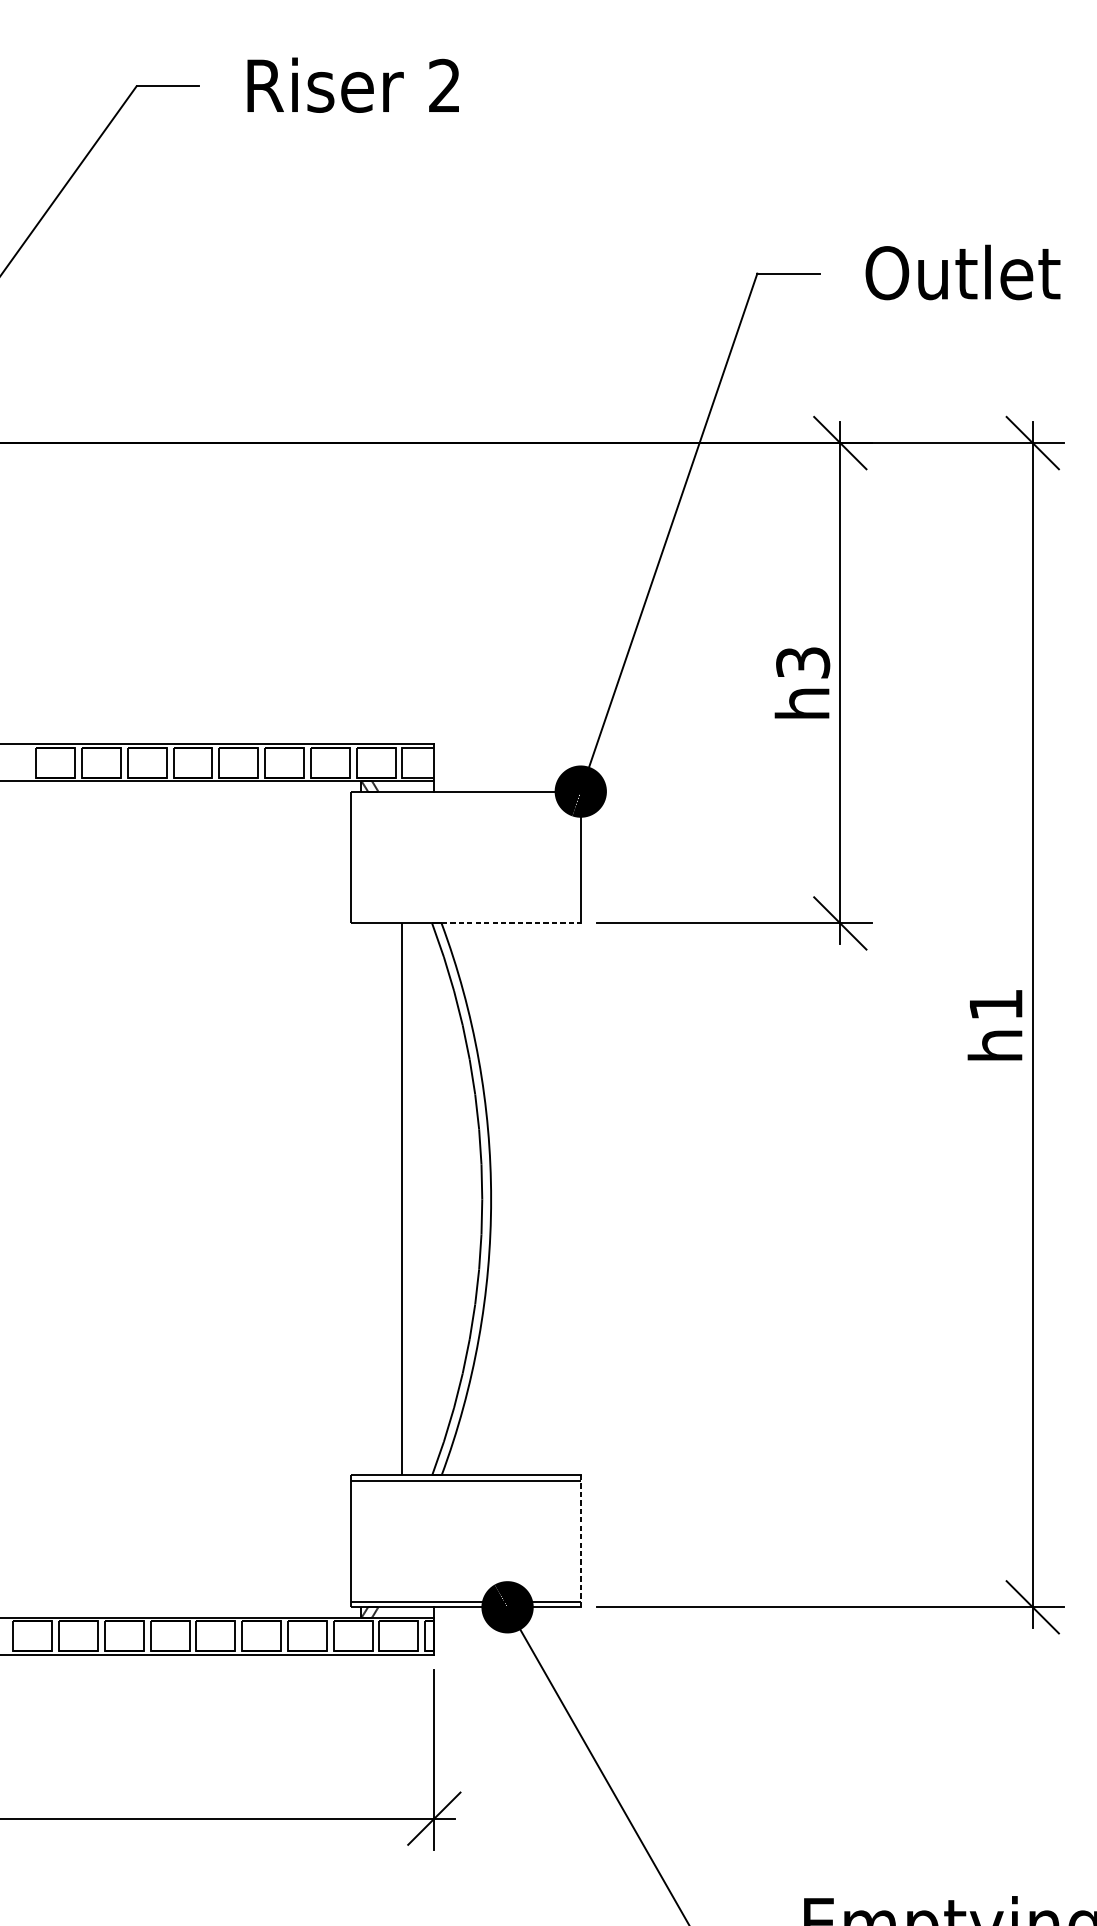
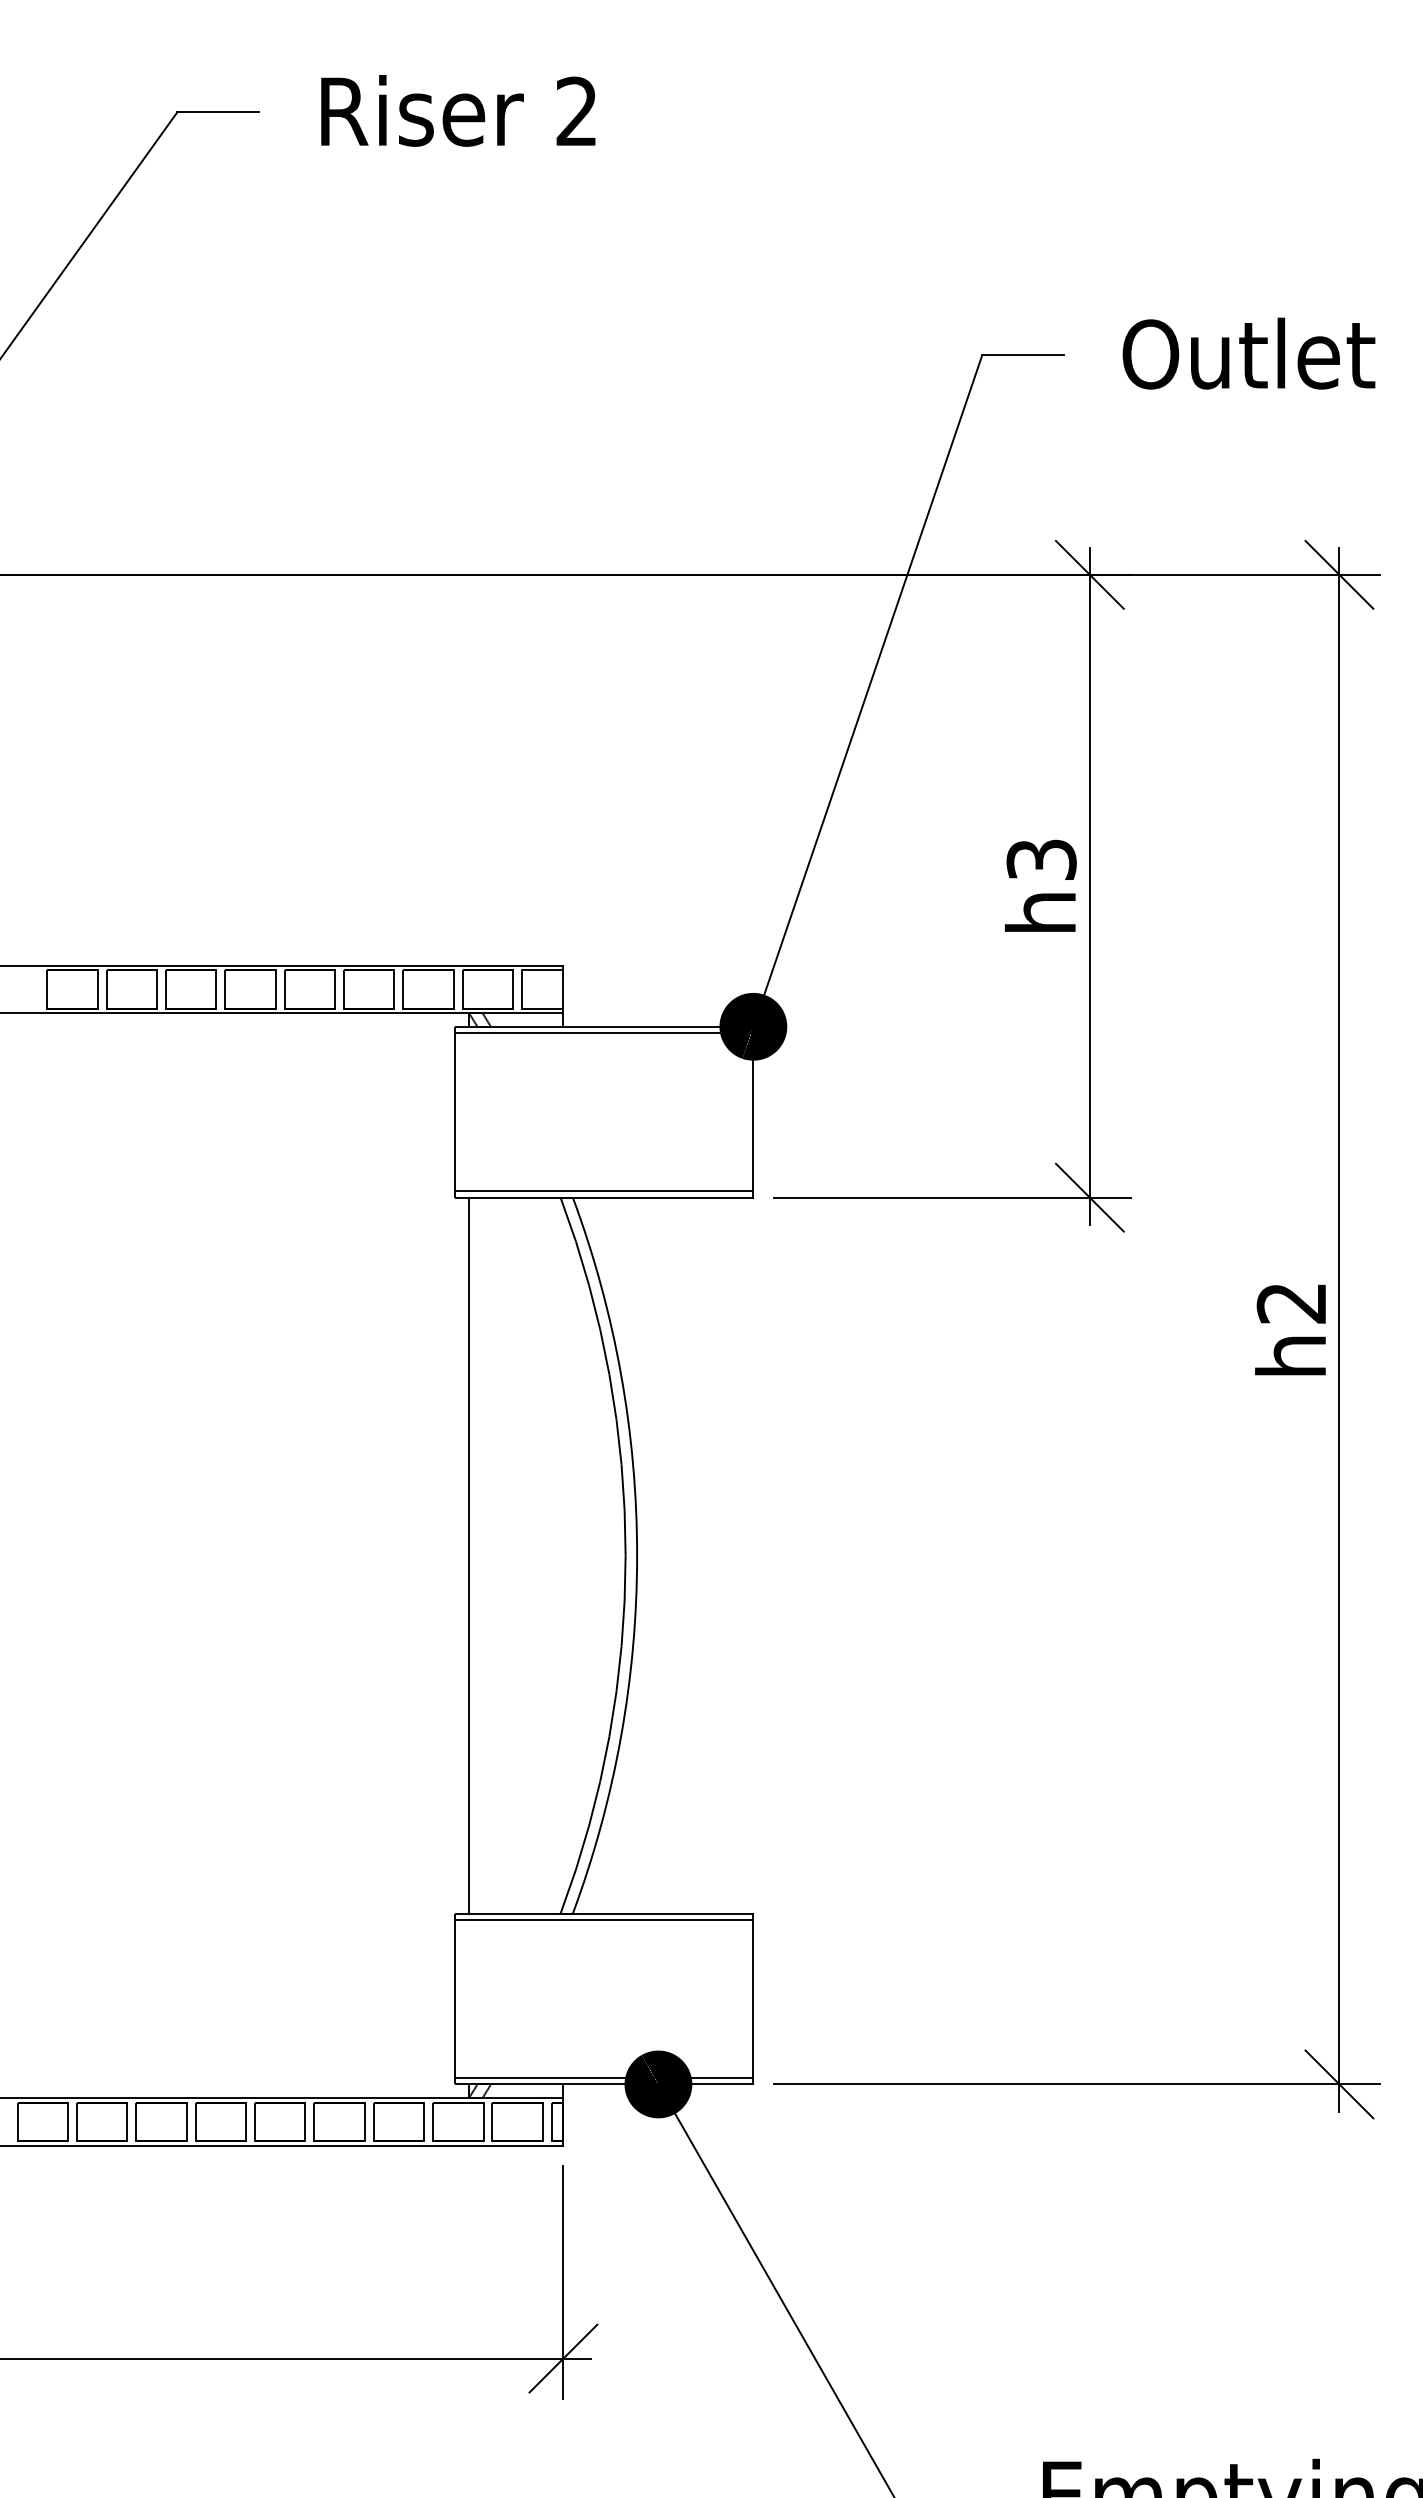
line: (465, 796) -> (603, 1033), added
line: (465, 918) -> (603, 1191), added
line: (511, 923) -> (663, 1197), dashed -> solid
text: (995, 1005) -> (1290, 1303), h1 -> h2
line: (401, 1199) -> (468, 1555), moved
line: (580, 1541) -> (753, 1998), dashed -> solid

